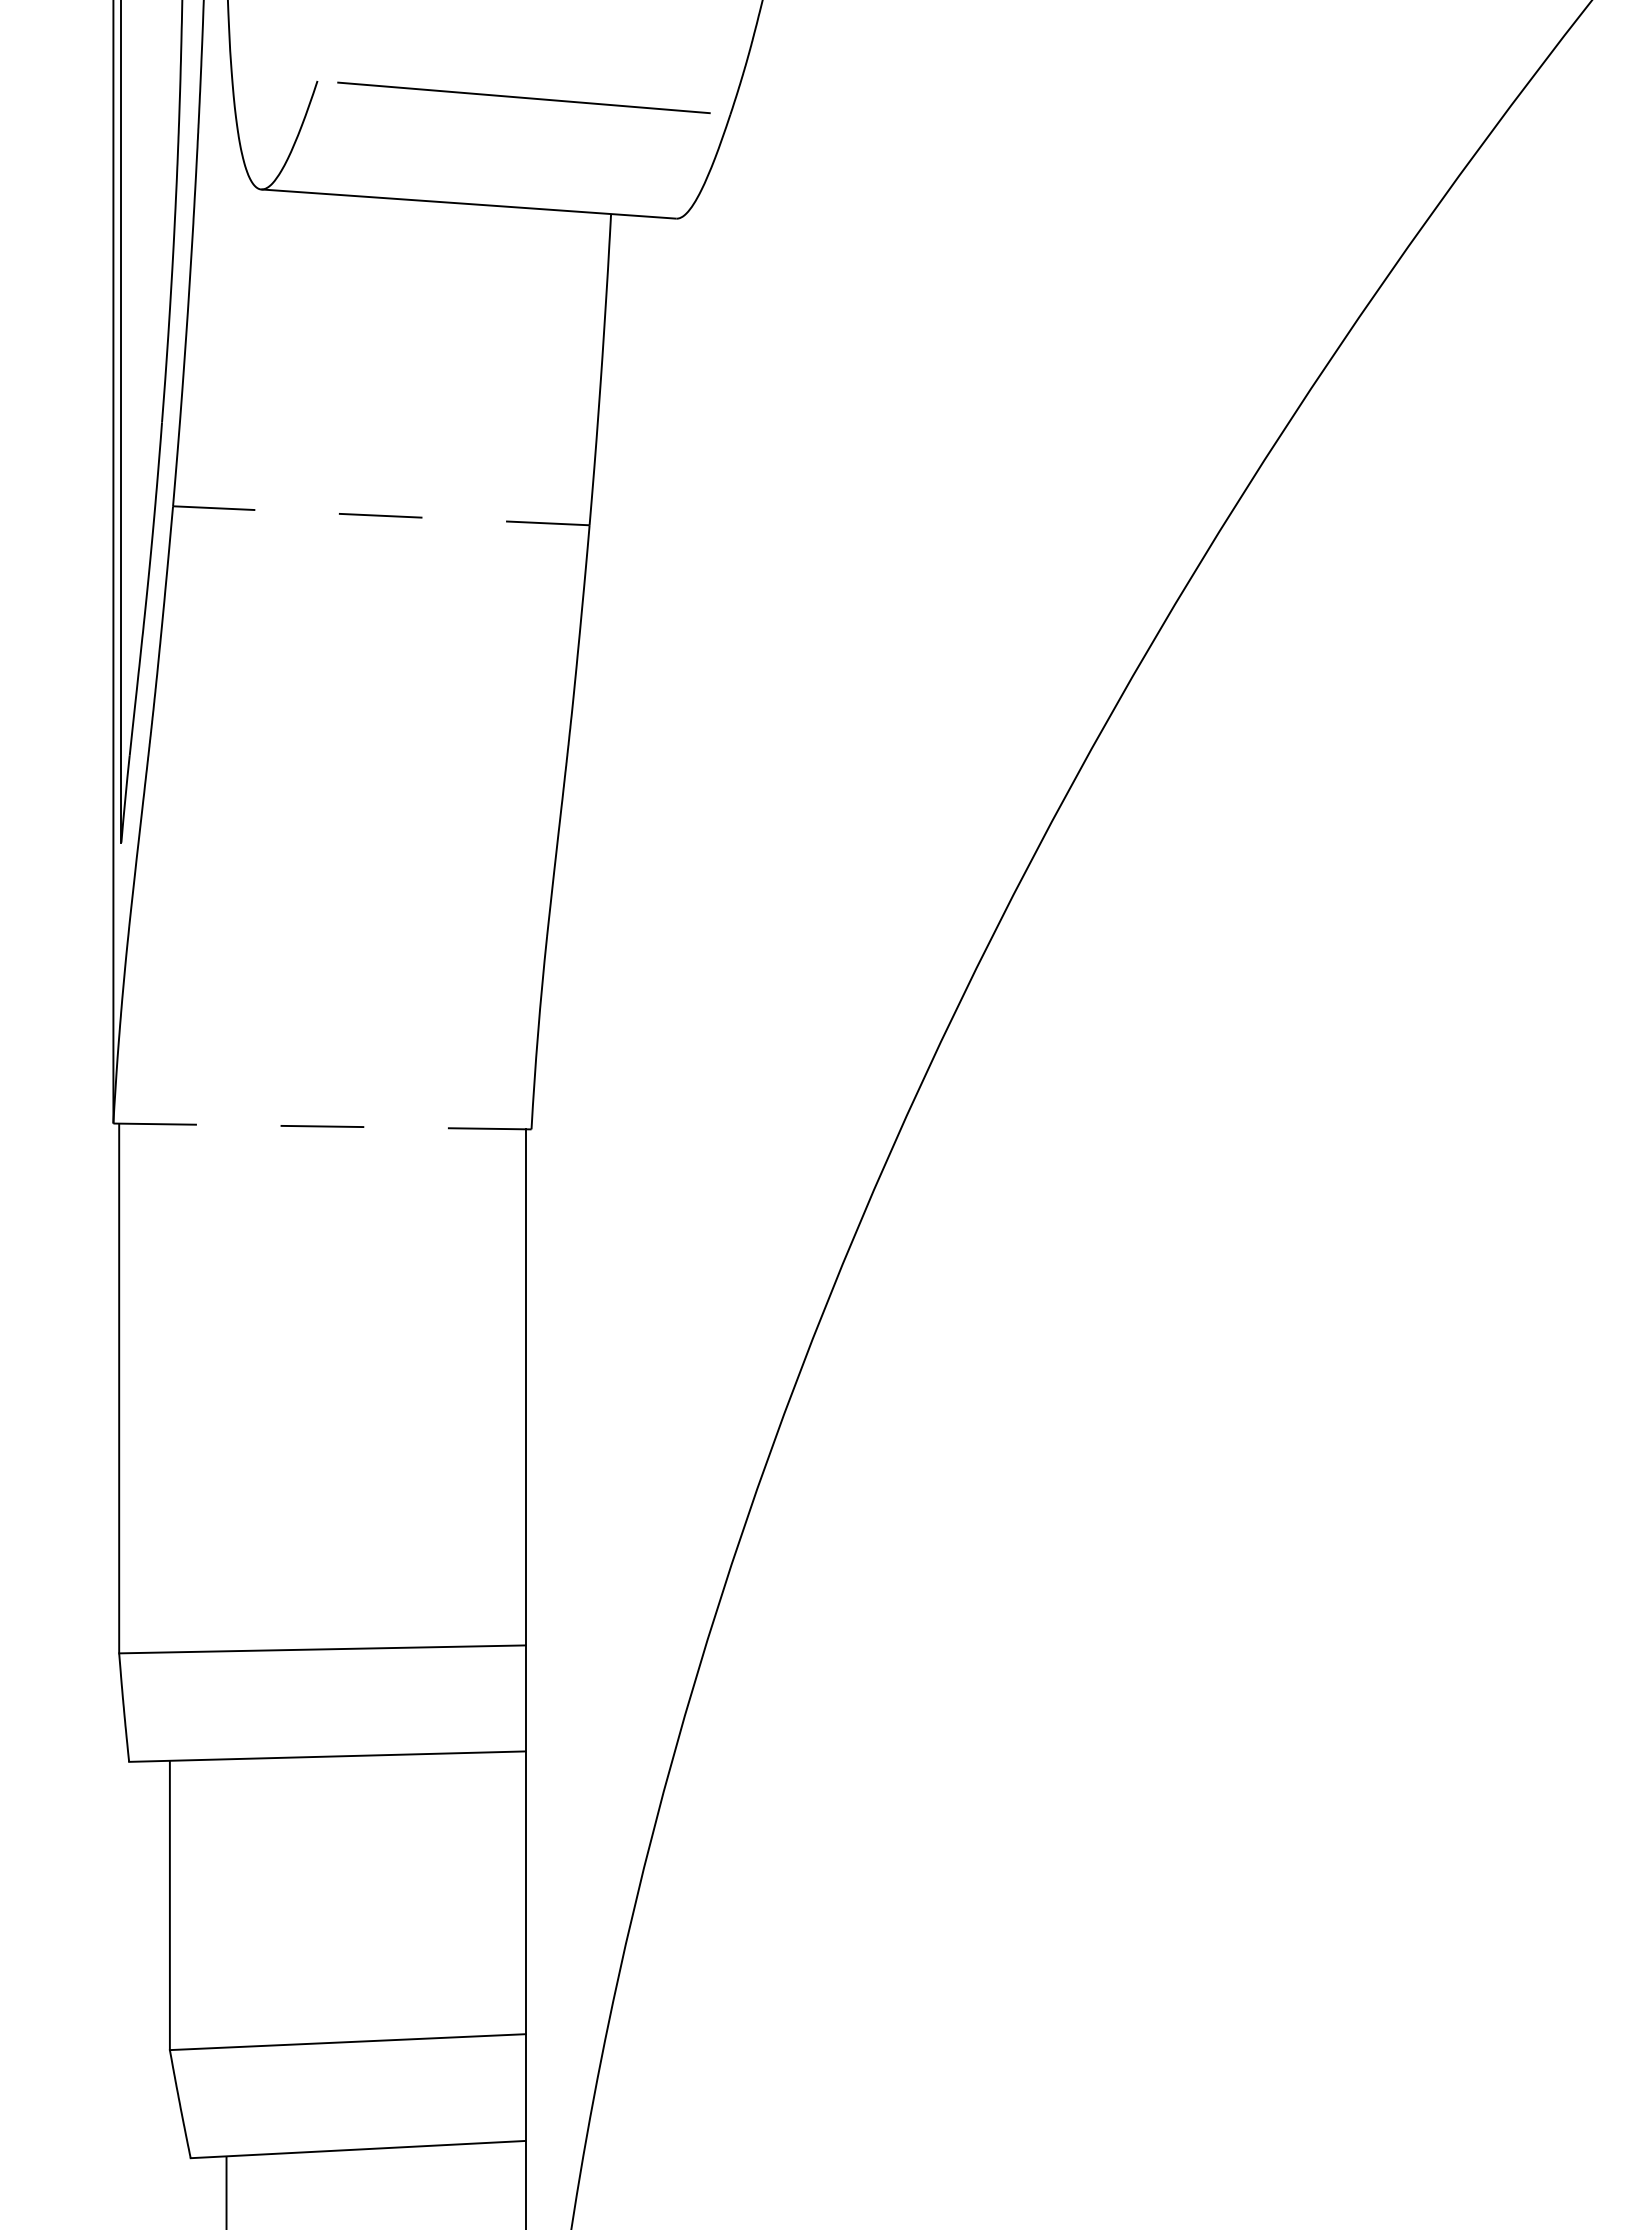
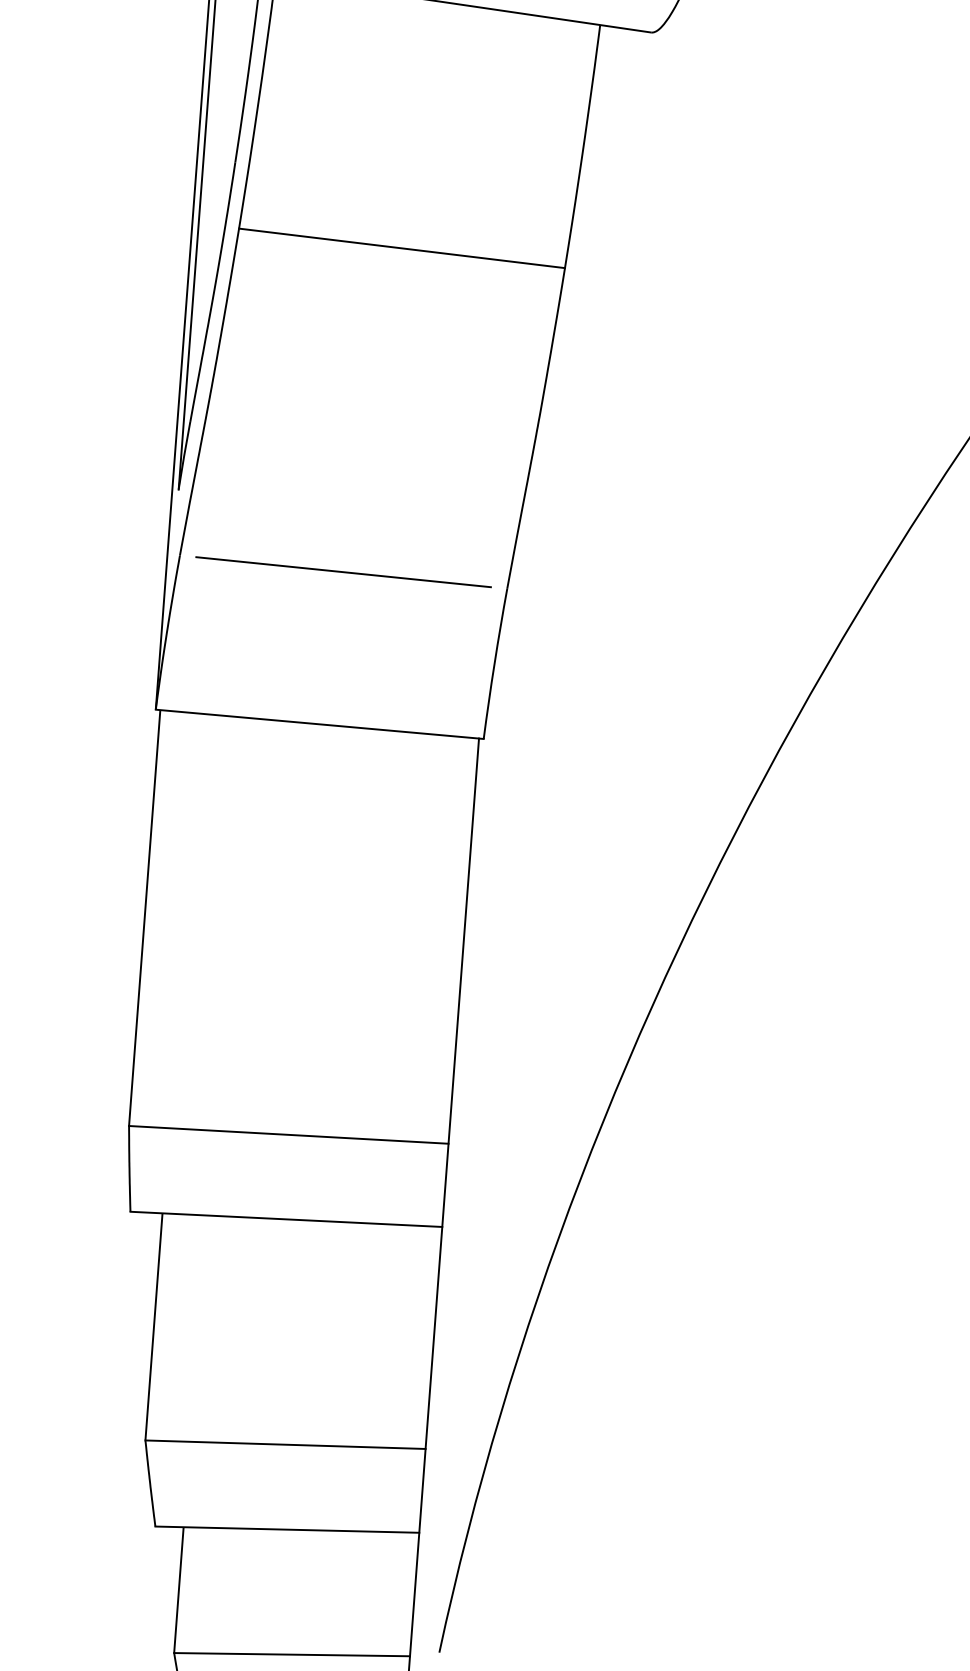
line: (380, 515) -> (401, 248), dashed -> solid
line: (338, 931) -> (343, 572), added
line: (321, 1126) -> (319, 724), dashed -> solid

